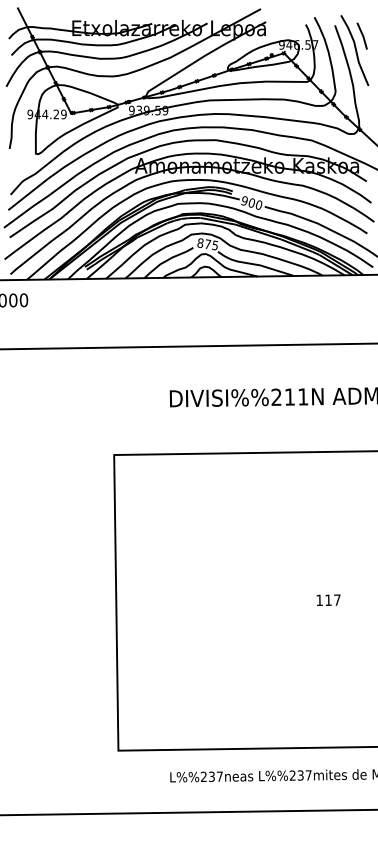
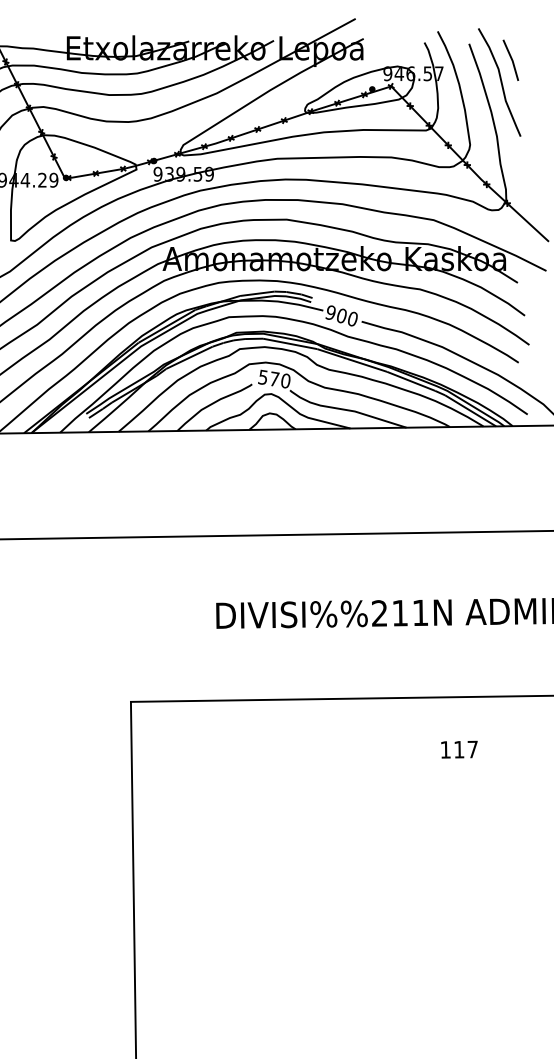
text: (207, 244) -> (273, 379), 875 -> 570
text: (328, 599) -> (459, 748), moved

